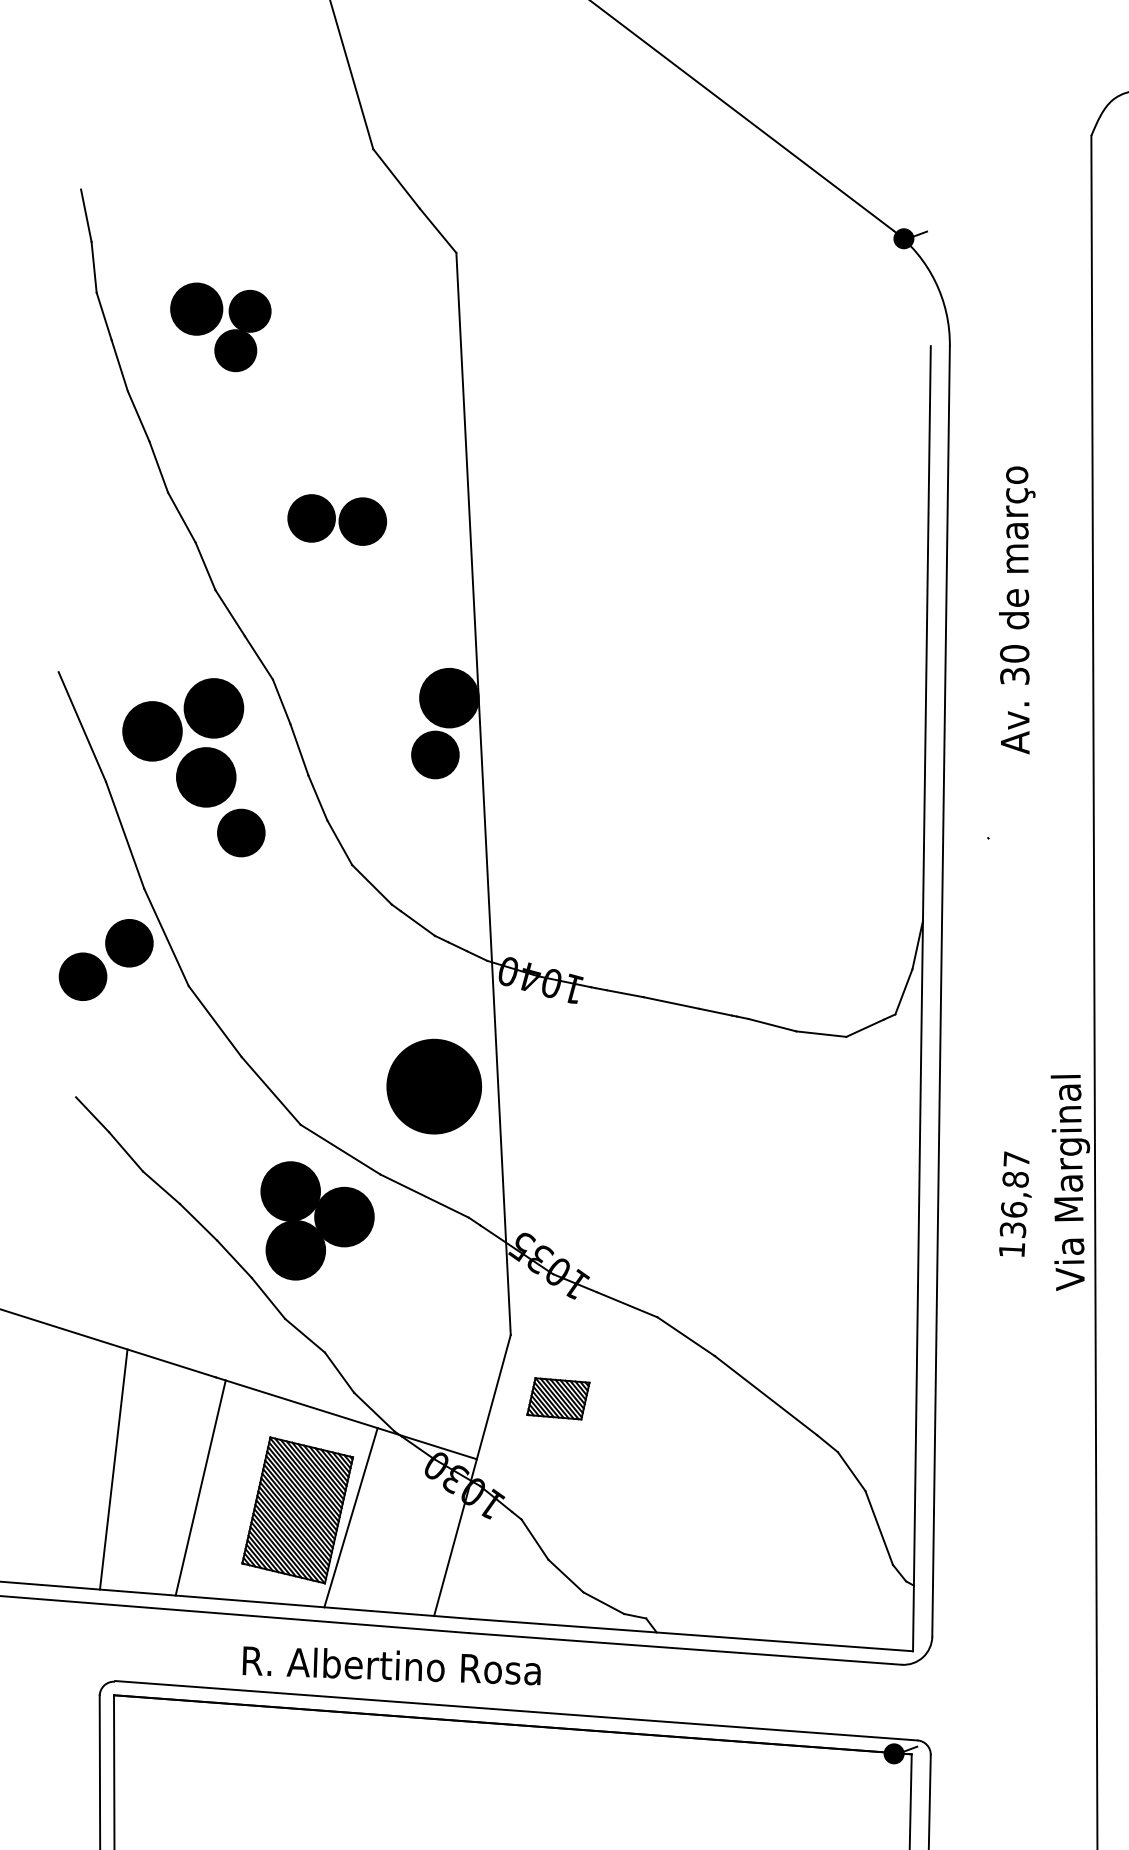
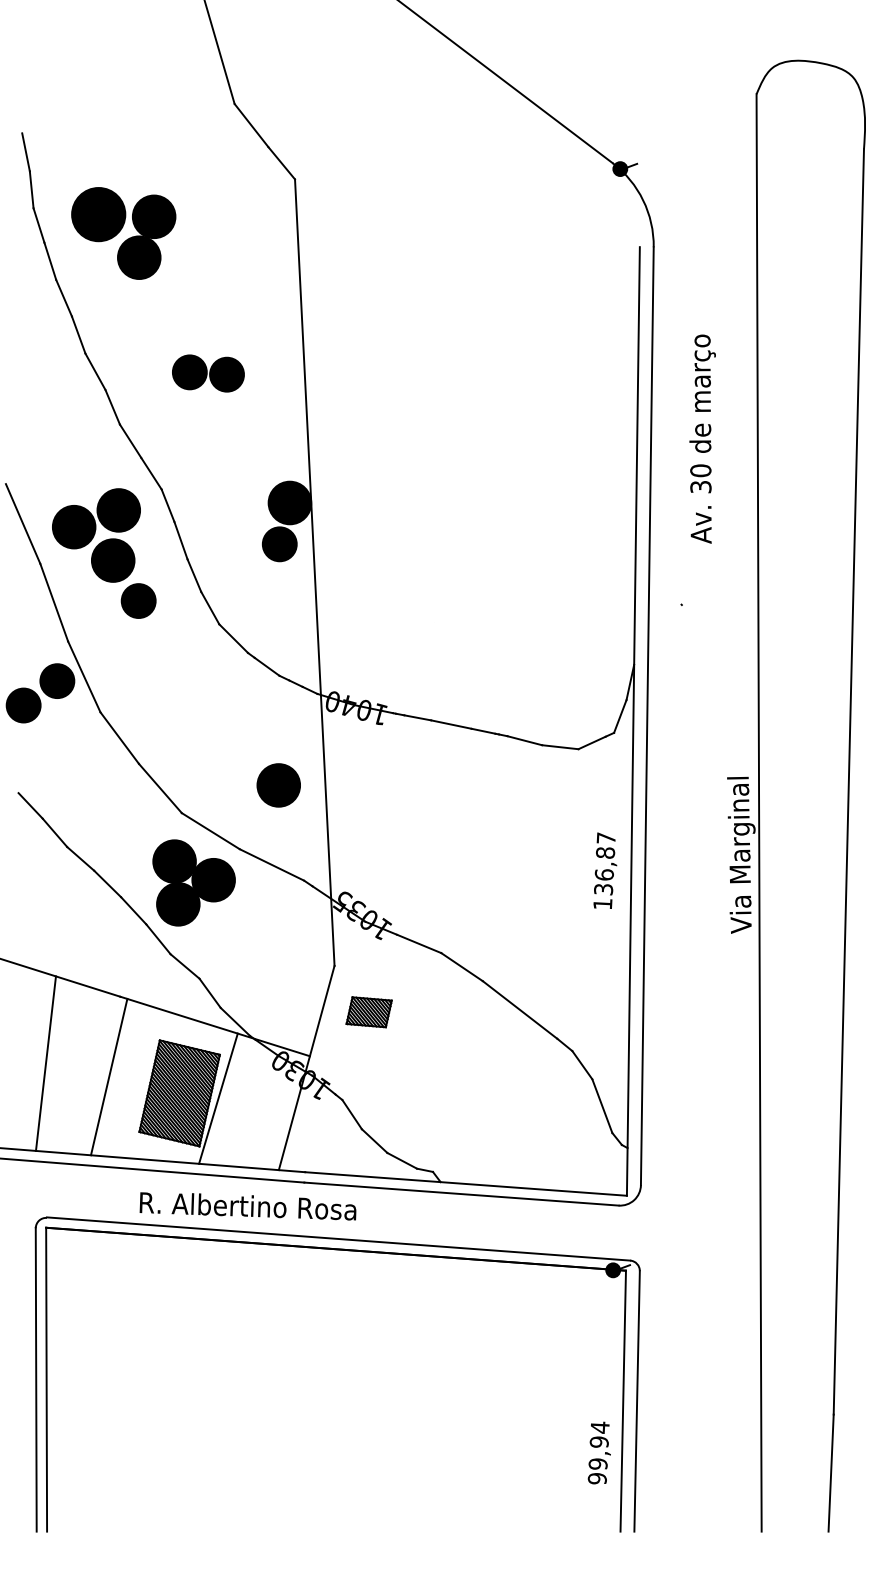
part: (220, 327) -> (123, 233), size x1.43
part: (433, 1086) -> (278, 785), size x0.62
text: (1015, 1203) -> (605, 870), moved

